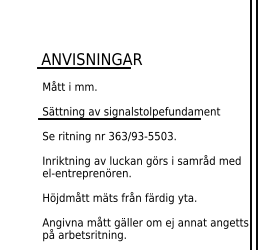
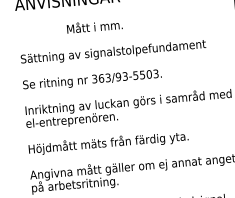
line: (84, 67) -> (60, 9), removed
text: (69, 85) -> (94, 25), moved
line: (119, 119) -> (101, 61), removed

